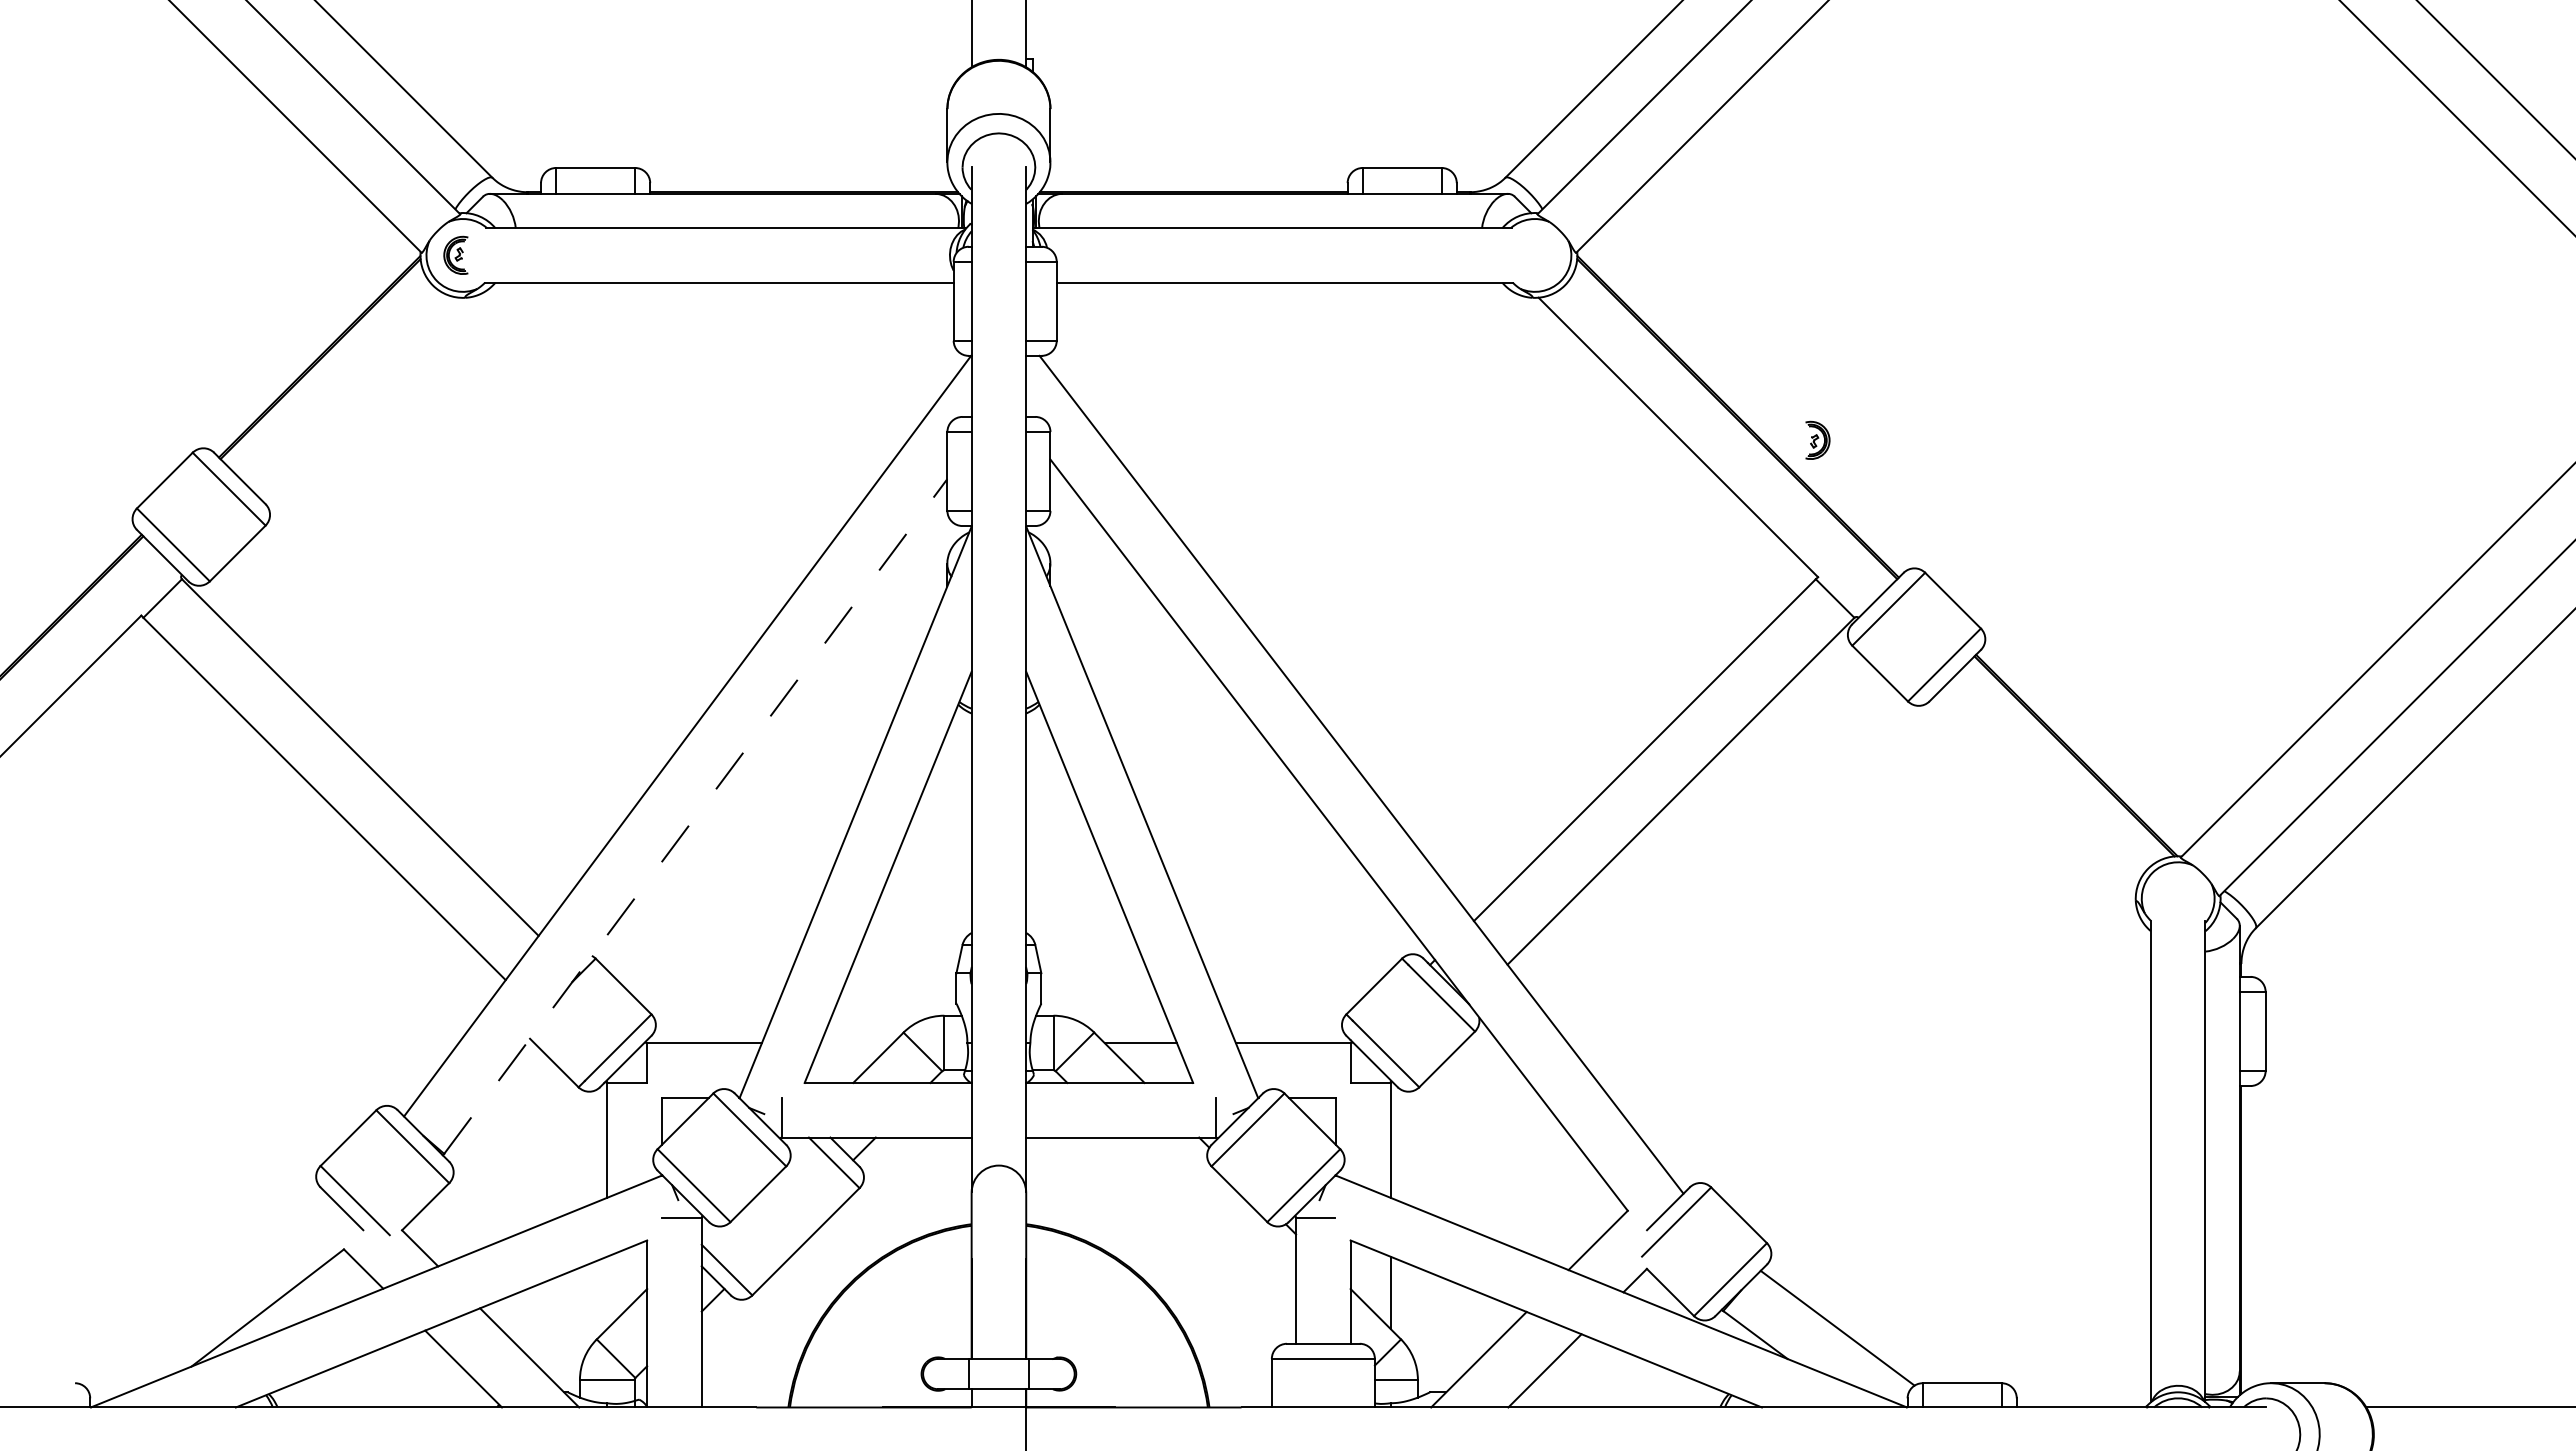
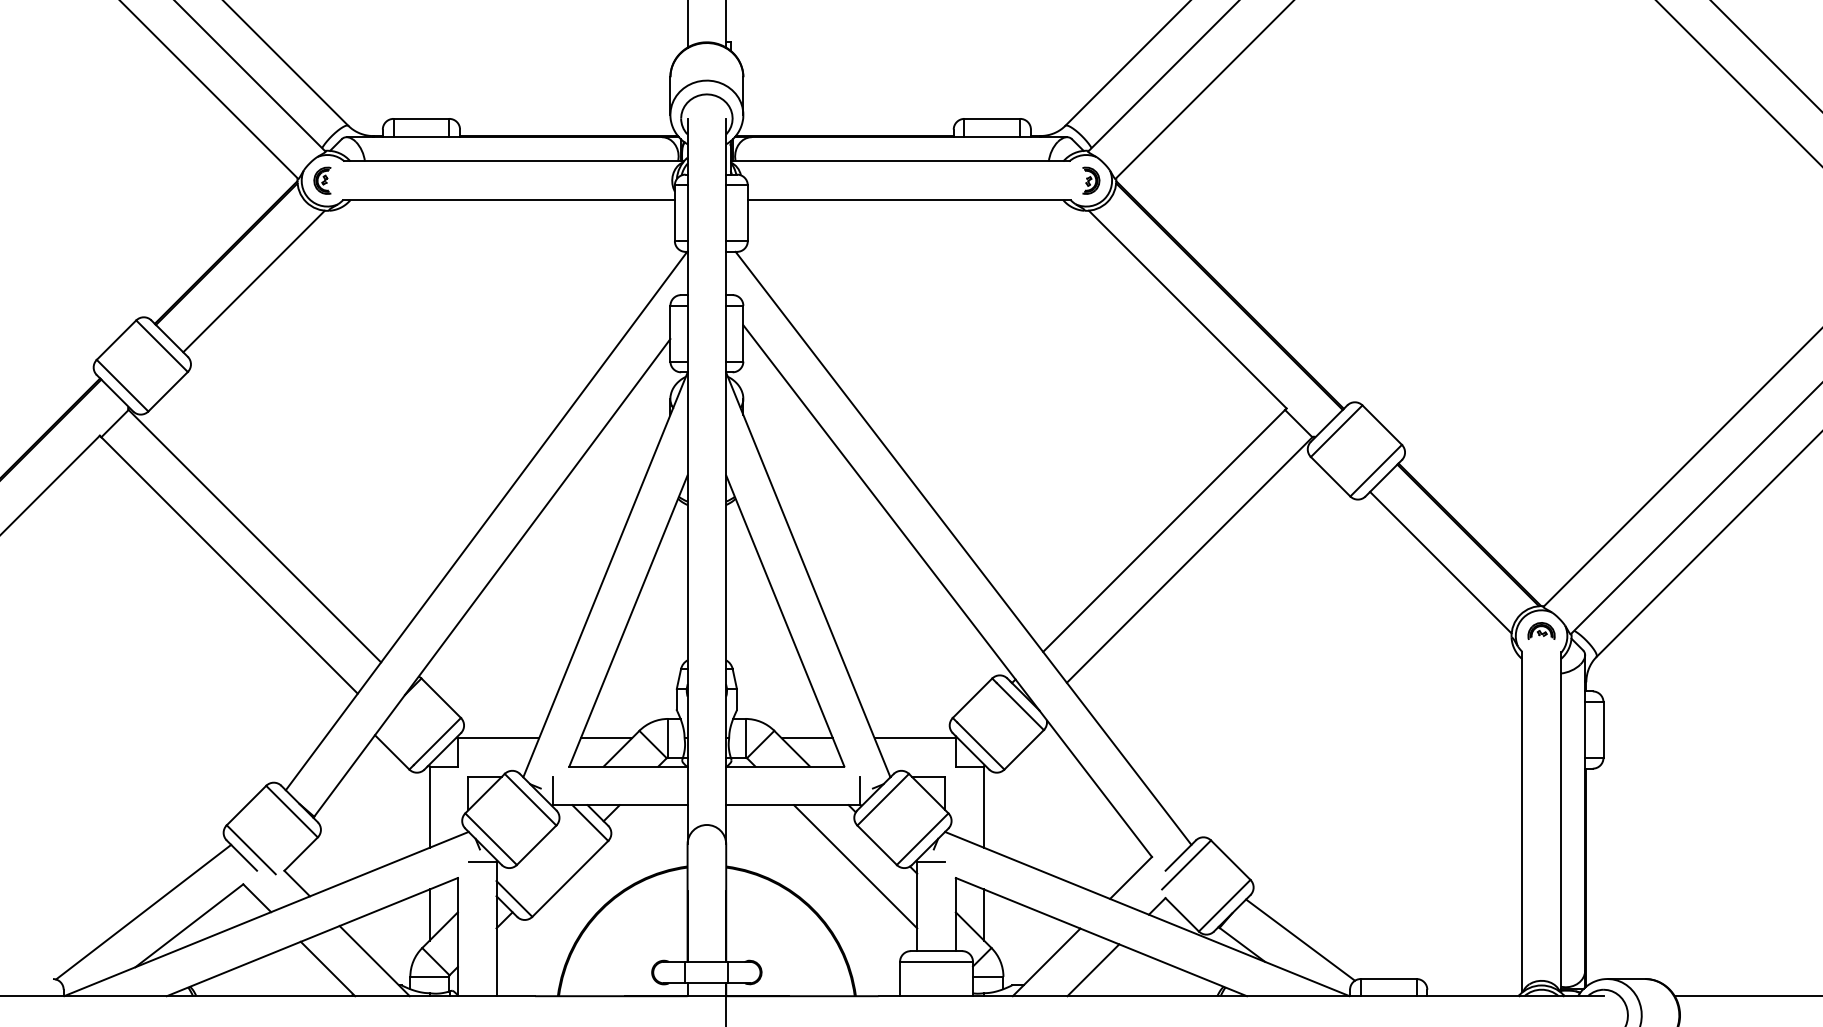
line: (359, 397) -> (254, 281), added
part: (1817, 439) -> (1090, 180), moved
line: (2035, 795) -> (1440, 563), added
line: (695, 816) -> (492, 577), dashed -> solid
part: (2177, 891) -> (1541, 630), added
line: (856, 1043) -> (606, 738), added
line: (1209, 1224) -> (855, 866), added
line: (202, 1288) -> (143, 911), added
line: (607, 1292) -> (429, 914), added

